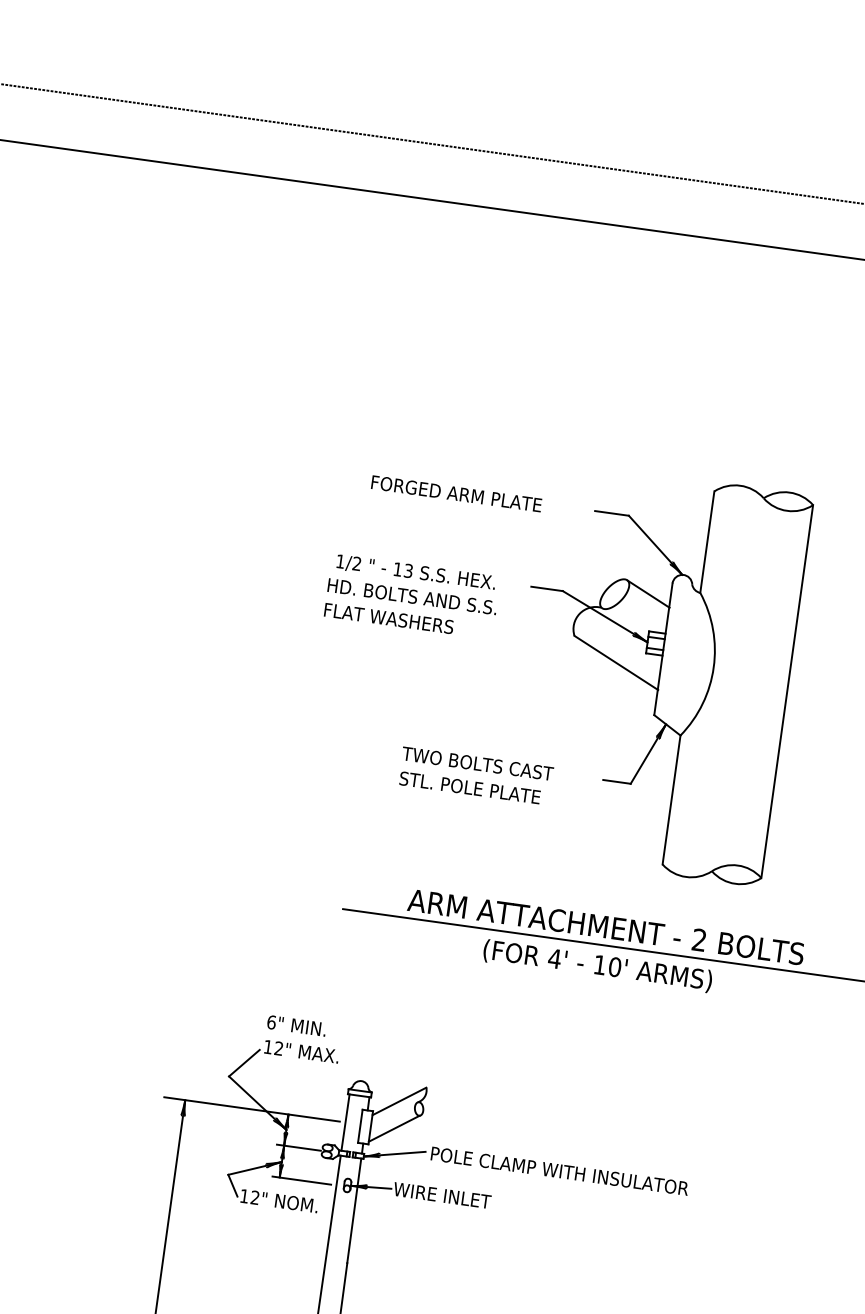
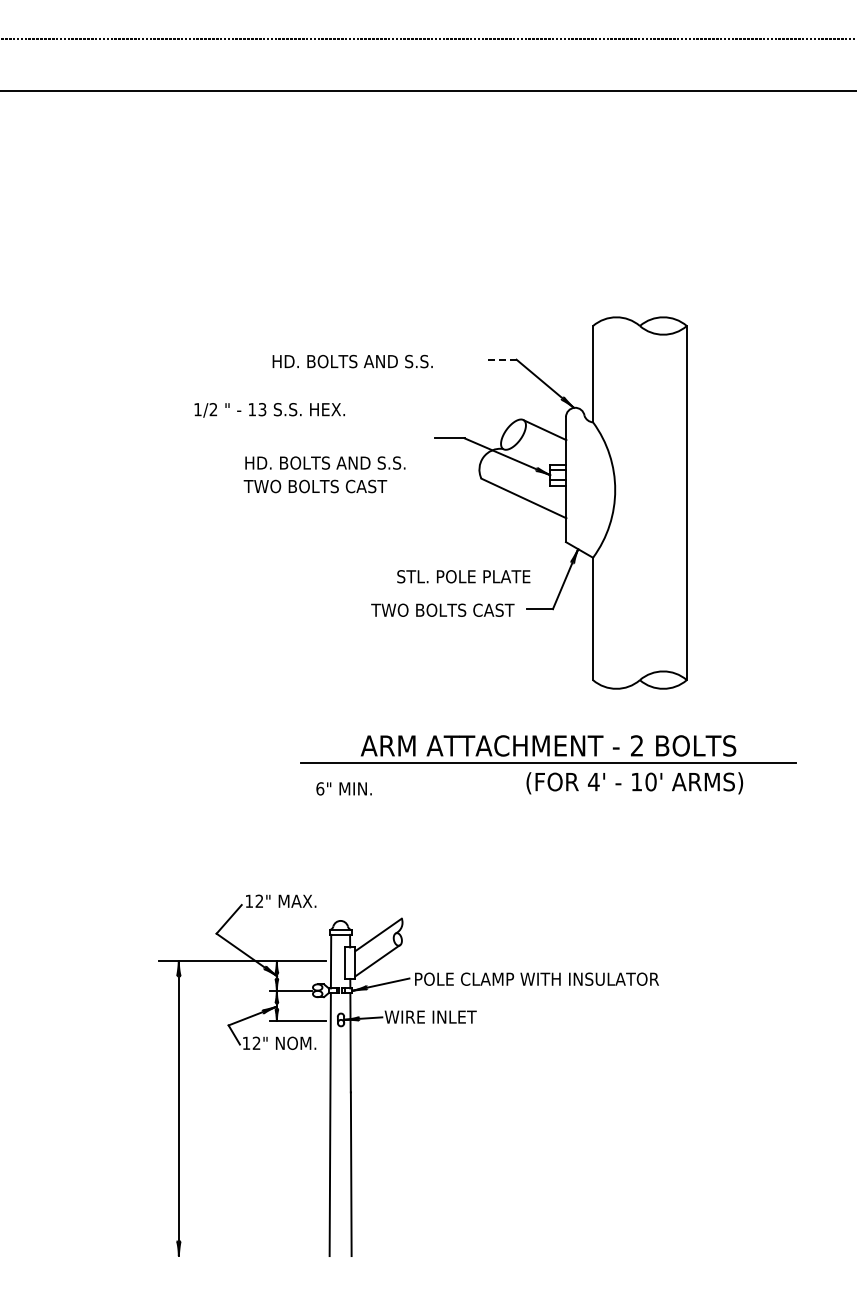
text: (456, 493) -> (353, 361), FORGED ARM PLATE -> HD. BOLTS AND S.S.
line: (611, 513) -> (500, 359), solid -> dashed
text: (415, 572) -> (269, 410), moved
text: (398, 619) -> (315, 486), FLAT WASHERS -> TWO BOLTS CAST
text: (477, 762) -> (442, 609), moved
text: (469, 787) -> (463, 576), moved
text: (597, 966) -> (634, 783), moved
text: (296, 1025) -> (343, 788), moved

